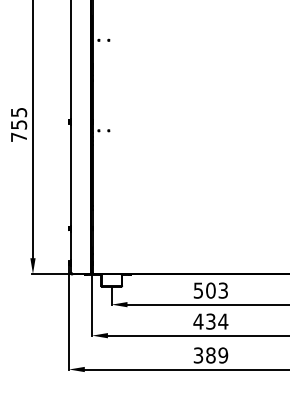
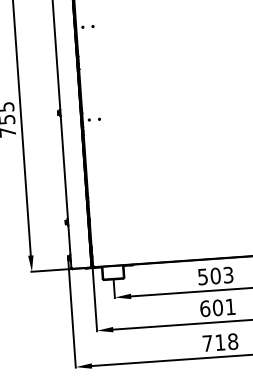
text: (210, 321) -> (217, 307), 434 -> 601
text: (210, 355) -> (219, 342), 389 -> 718

